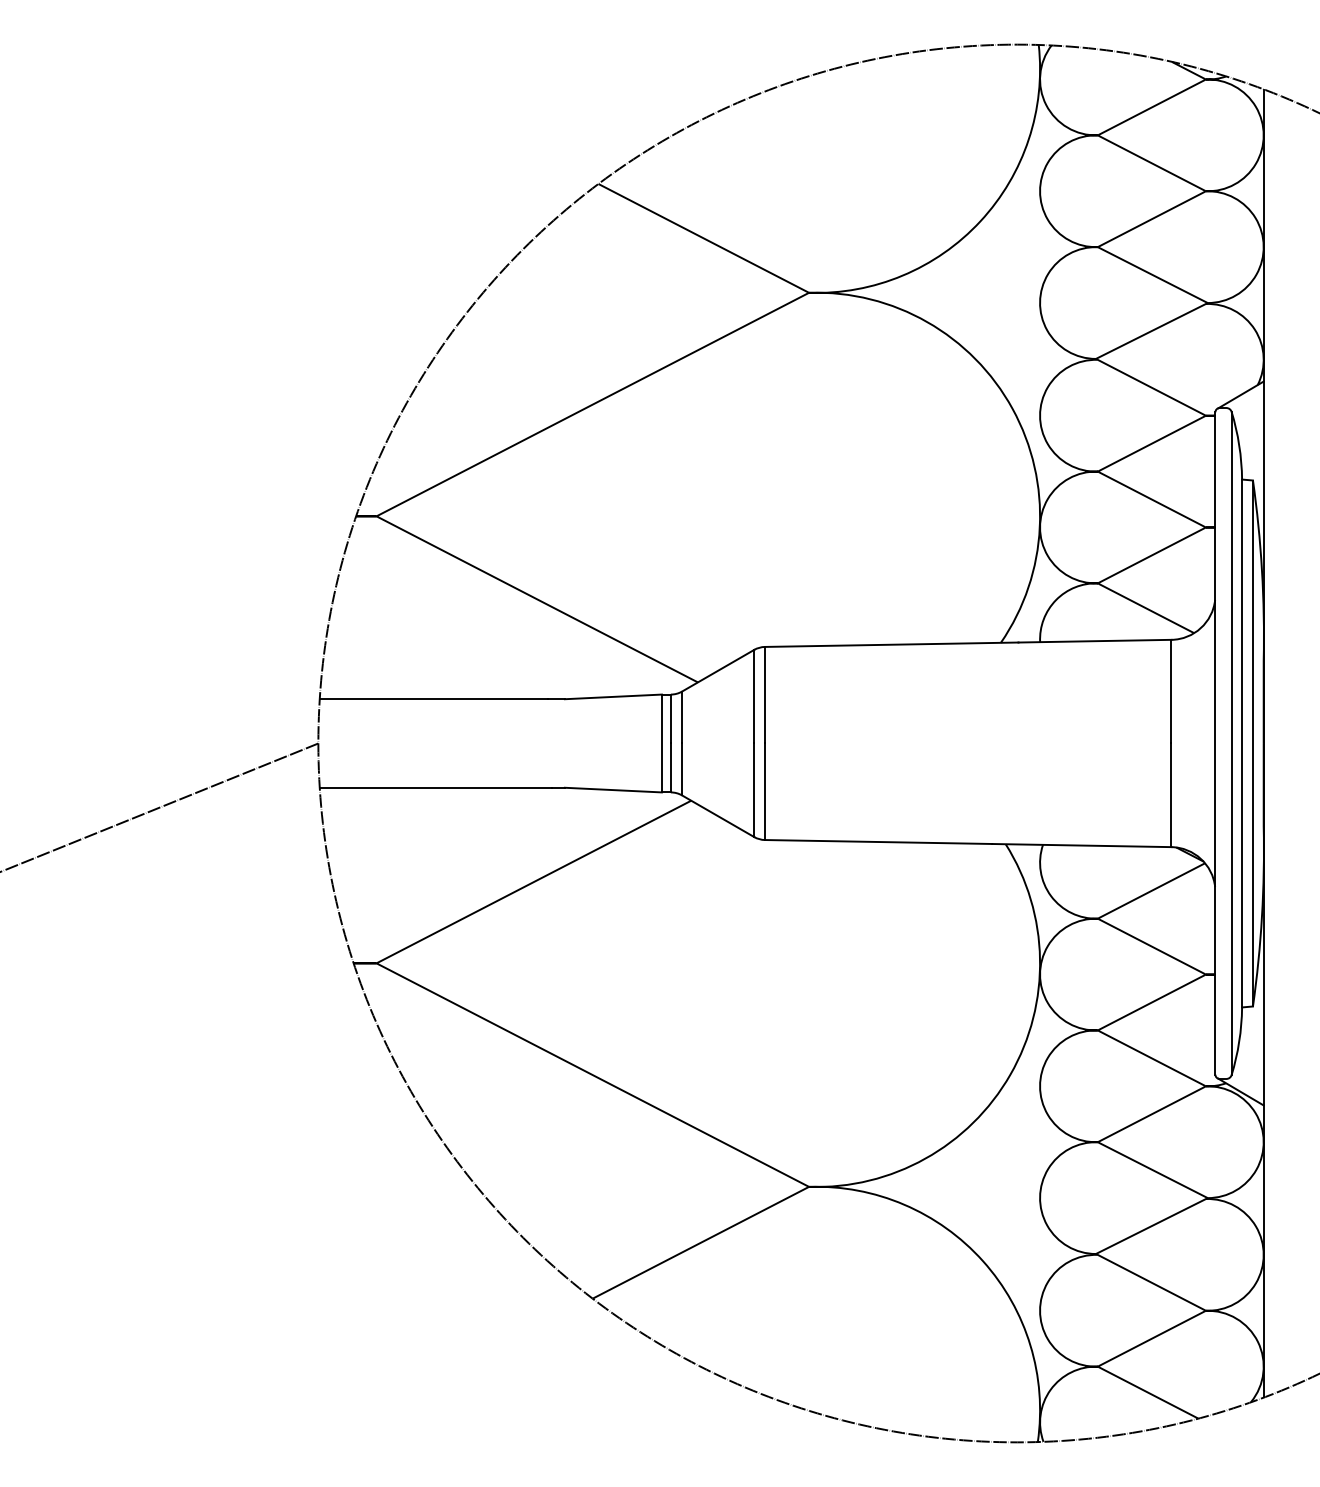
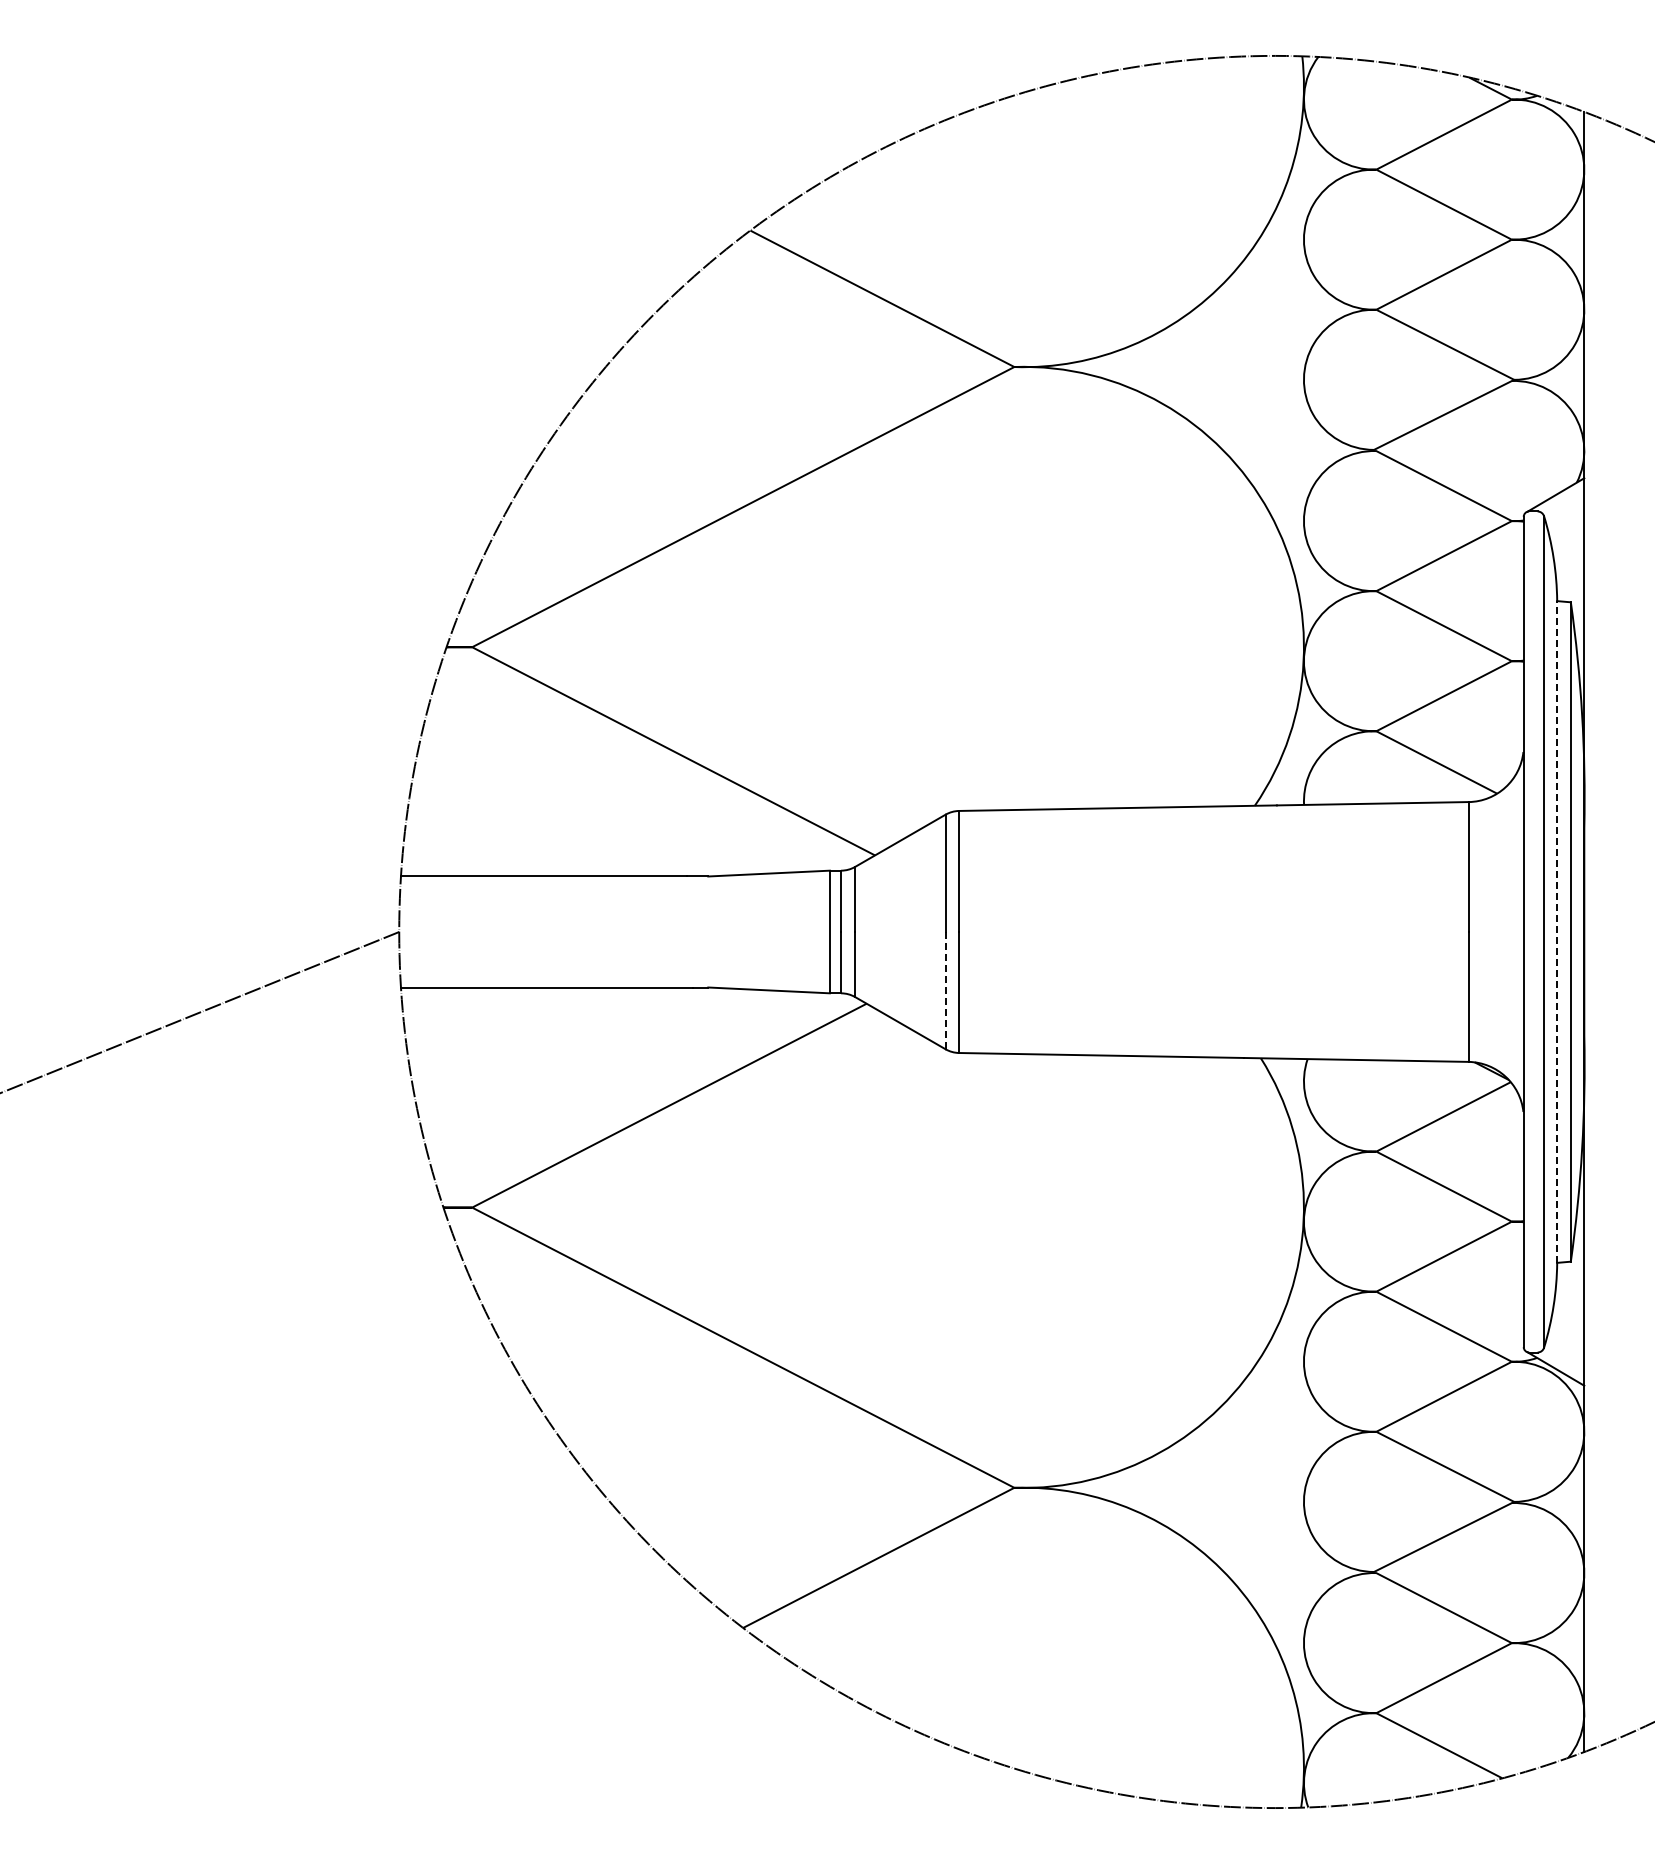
line: (1242, 743) -> (1557, 932), solid -> dashed
line: (754, 790) -> (945, 990), solid -> dashed

